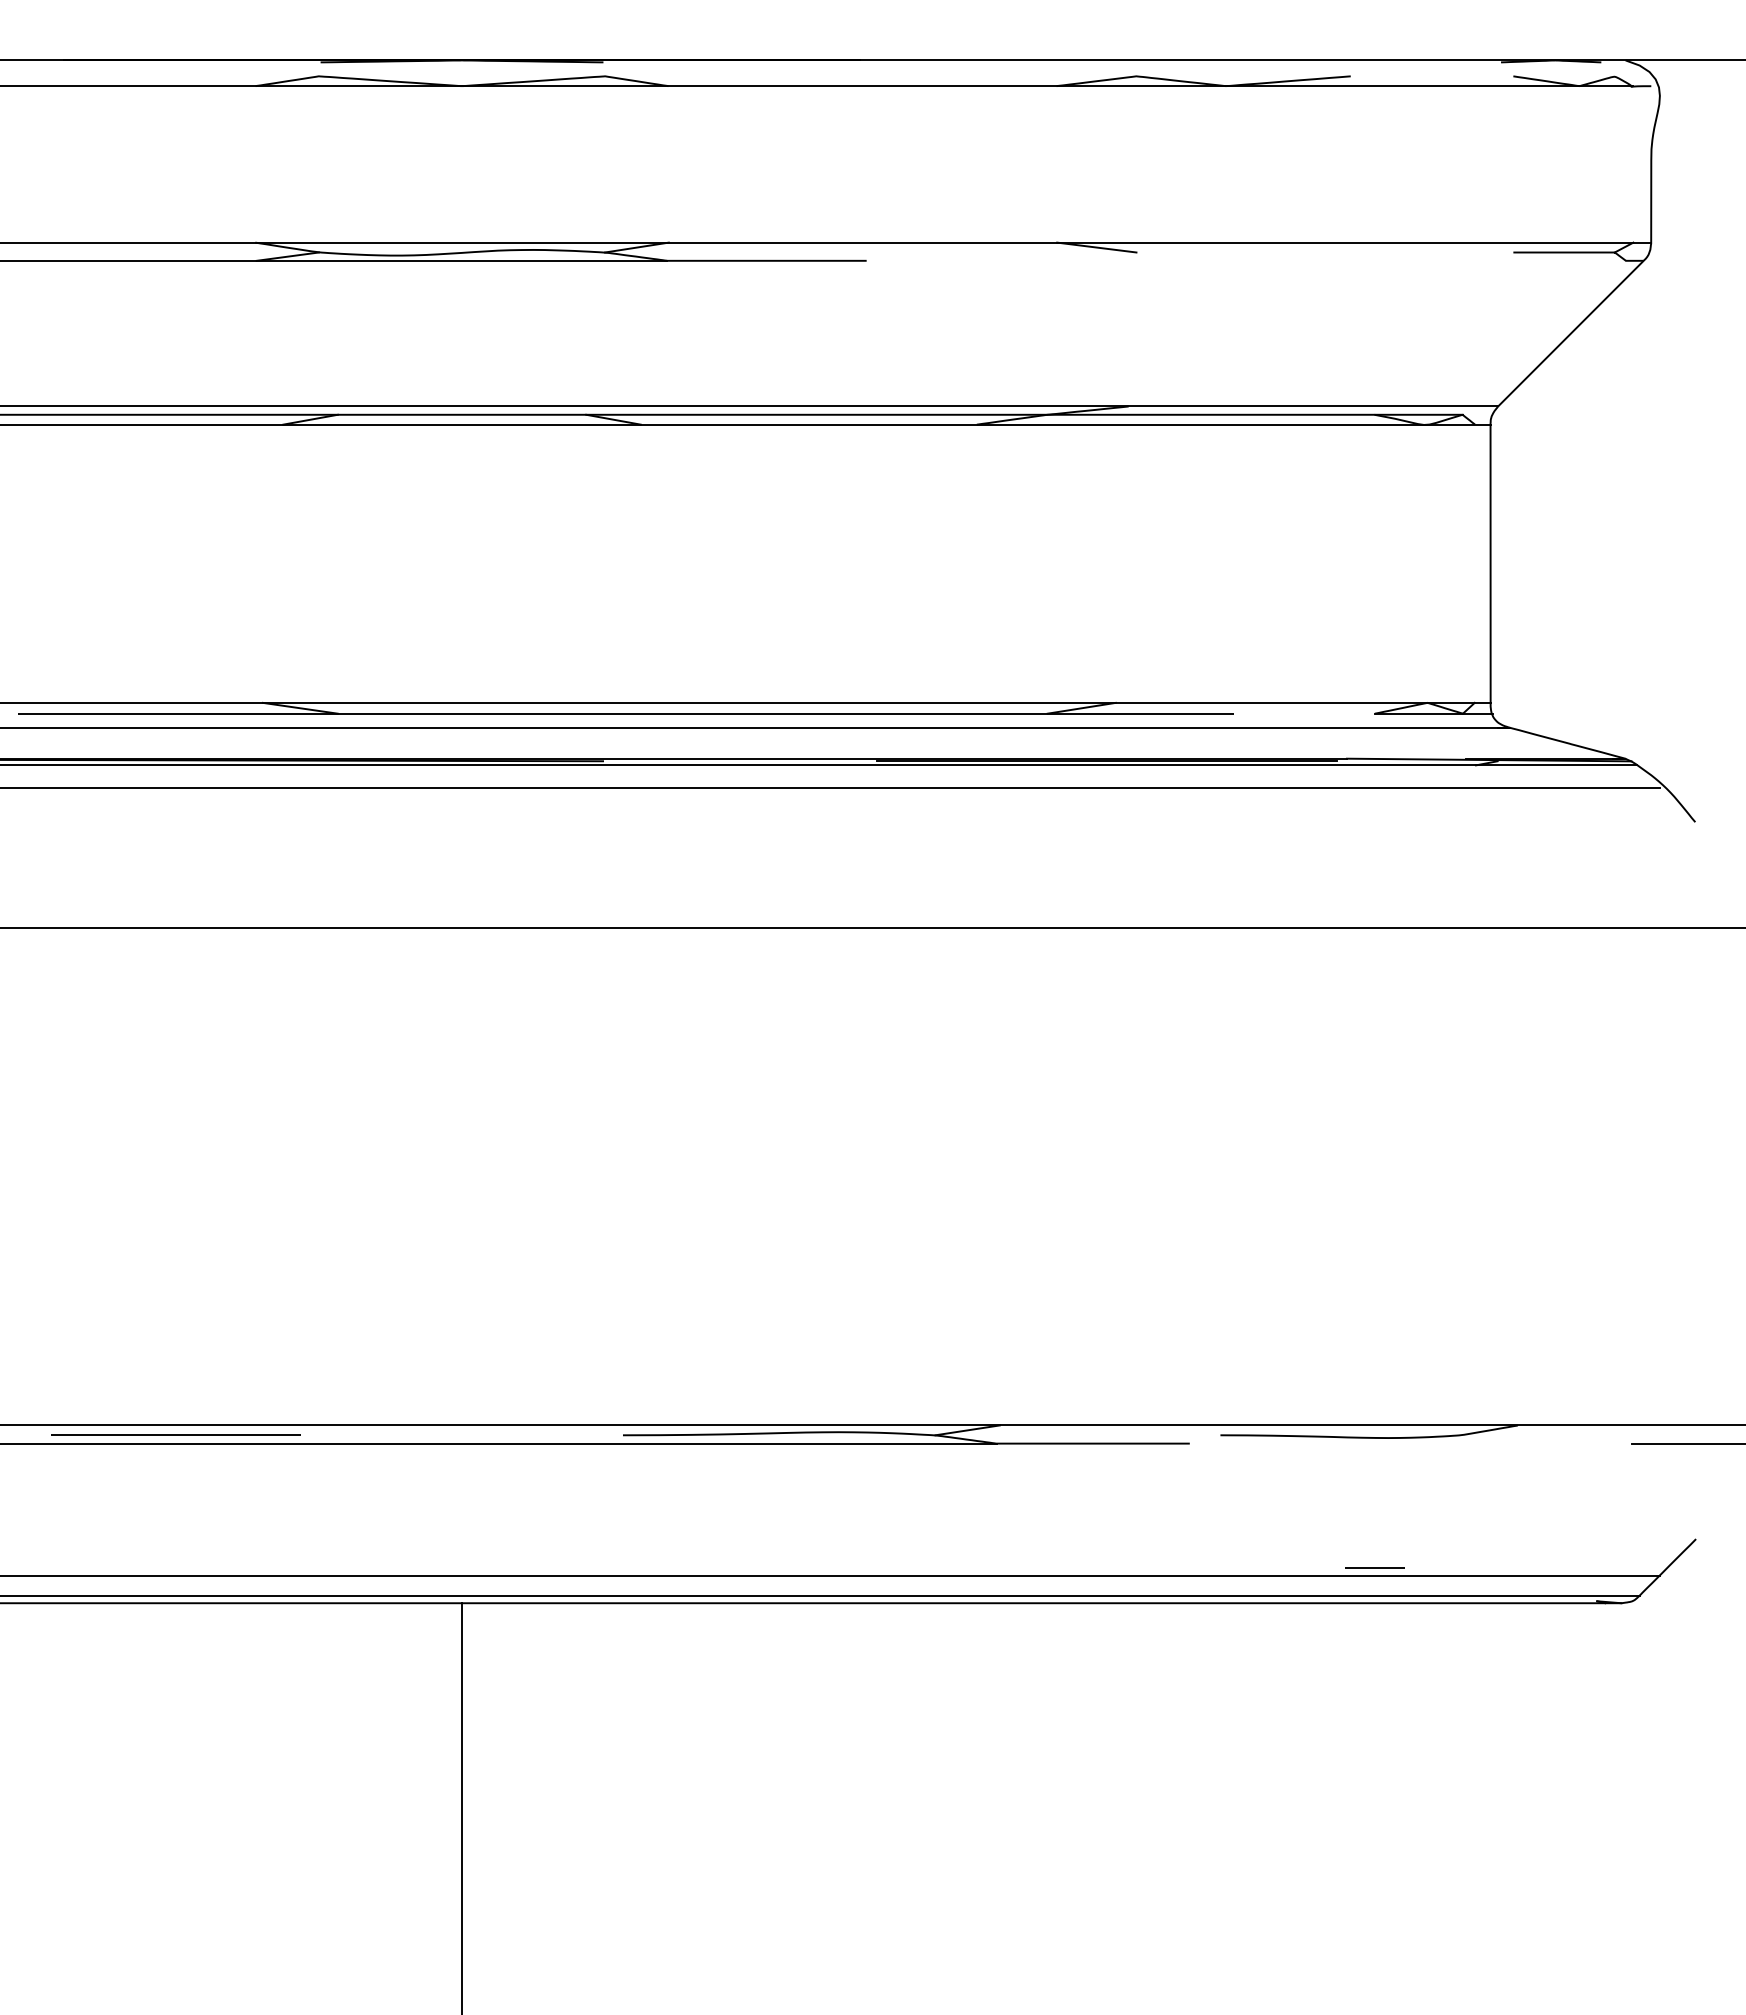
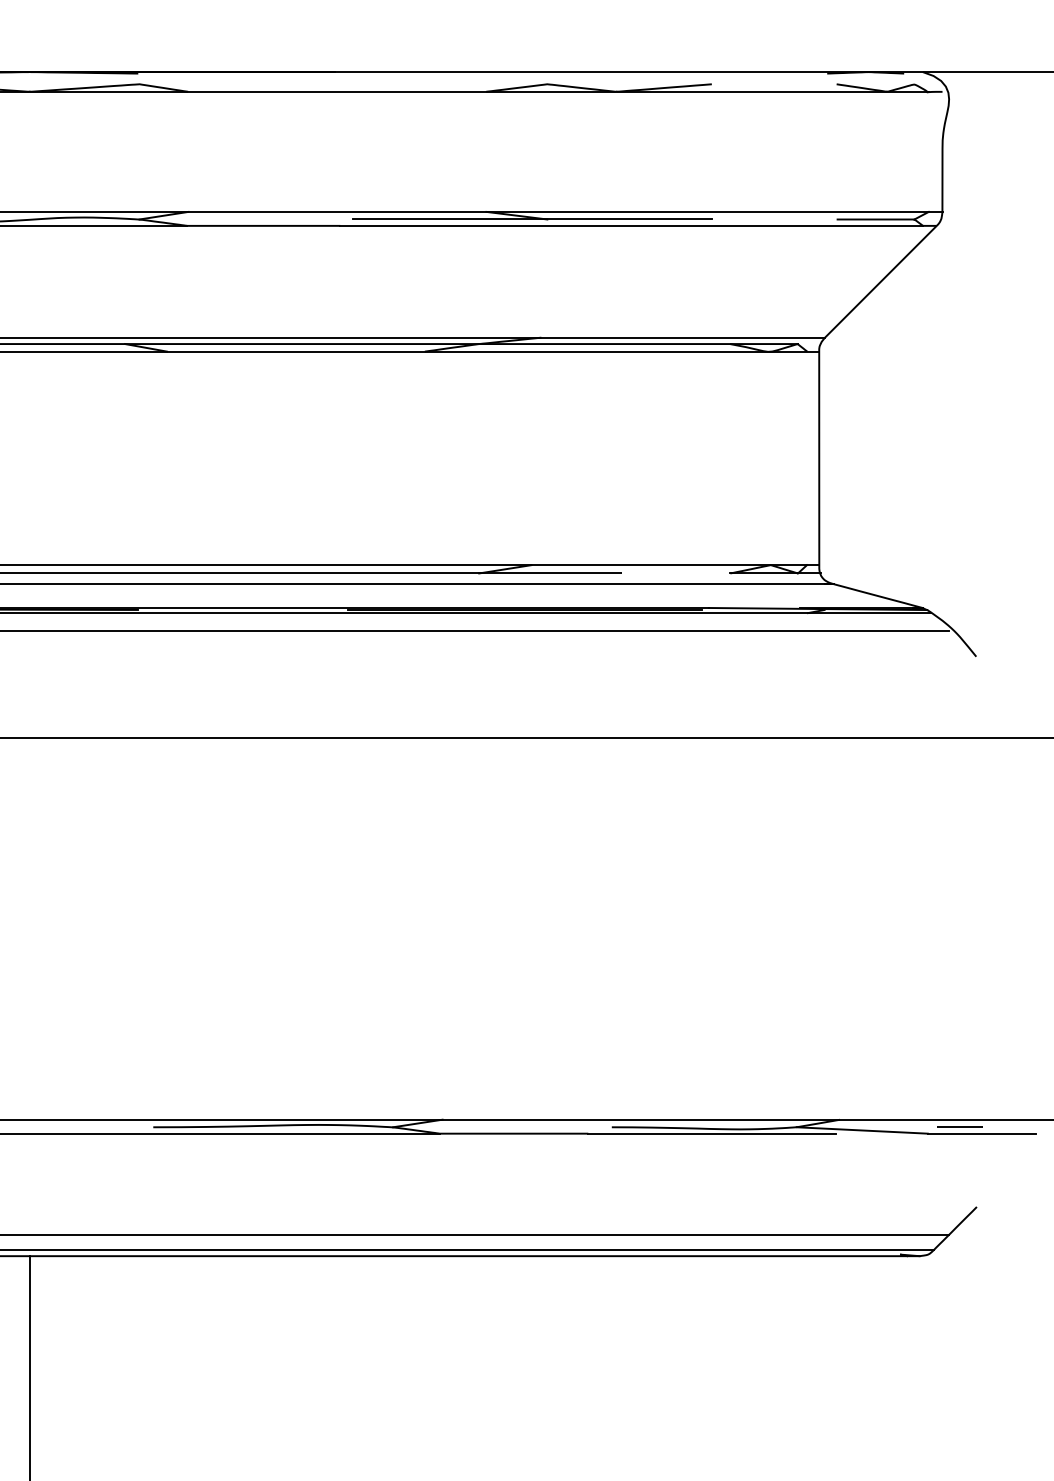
line: (1116, 252) -> (532, 219), added
line: (1245, 260) -> (631, 225), added
line: (1546, 1439) -> (862, 1130), added
line: (1350, 1443) -> (711, 1133), added
line: (1374, 1567) -> (959, 1126), moved

